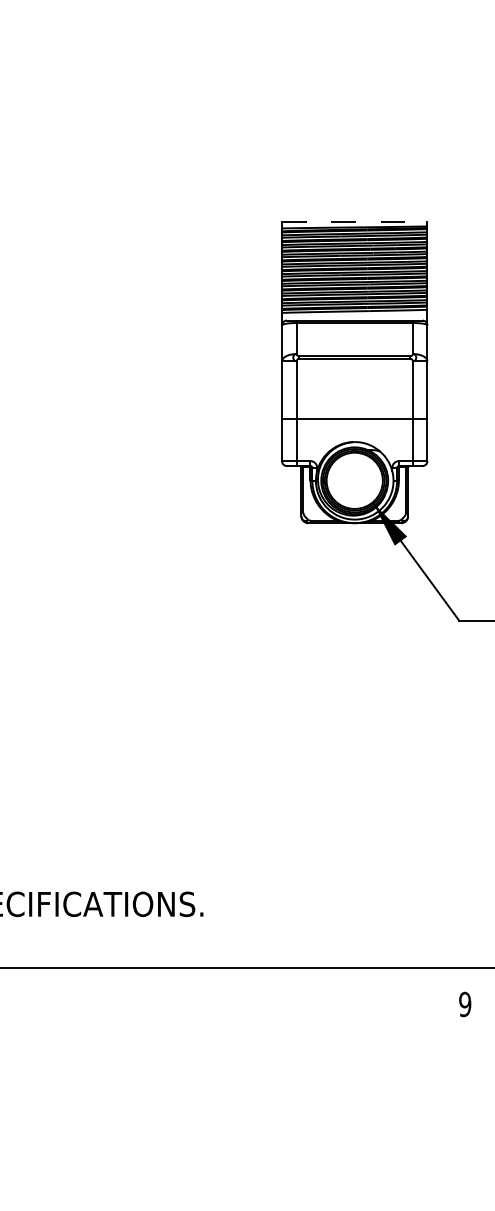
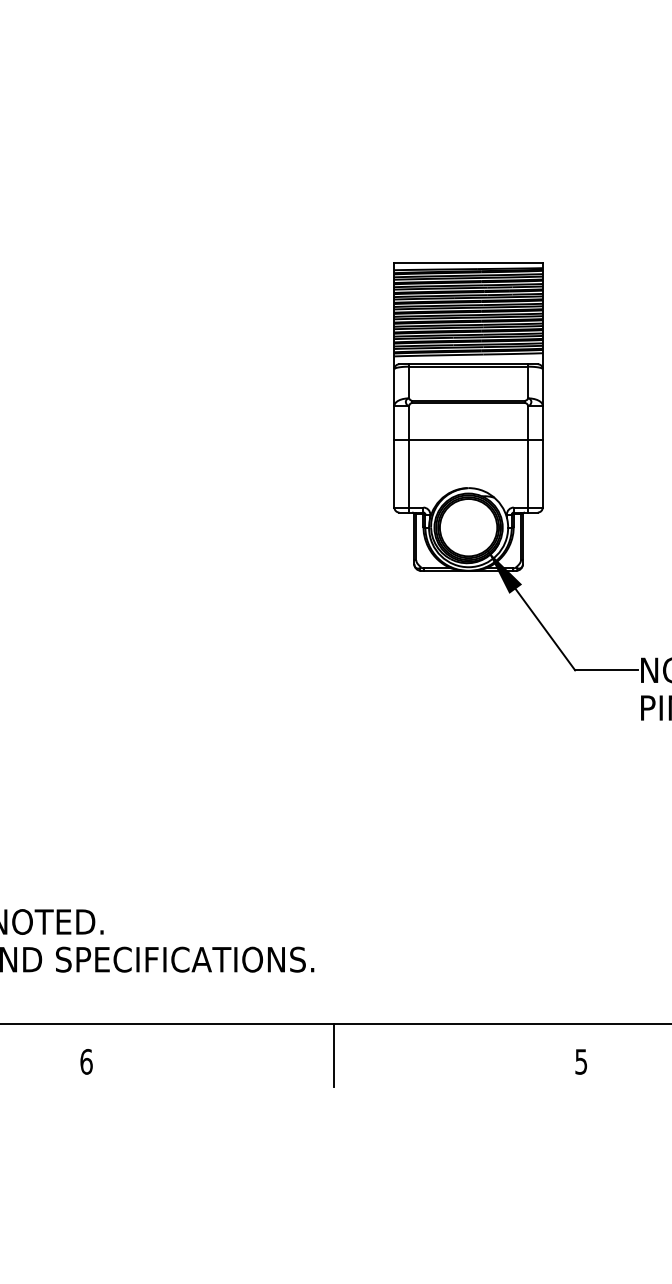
line: (355, 221) -> (469, 263), dashed -> solid
line: (354, 418) -> (468, 440), moved
line: (222, 998) -> (333, 1055), added
text: (465, 1004) -> (581, 1061), 9 -> 5

